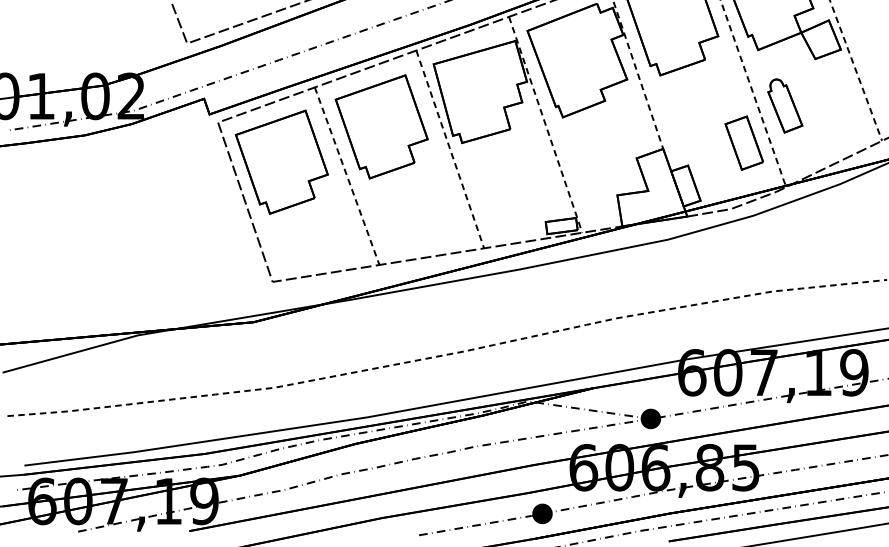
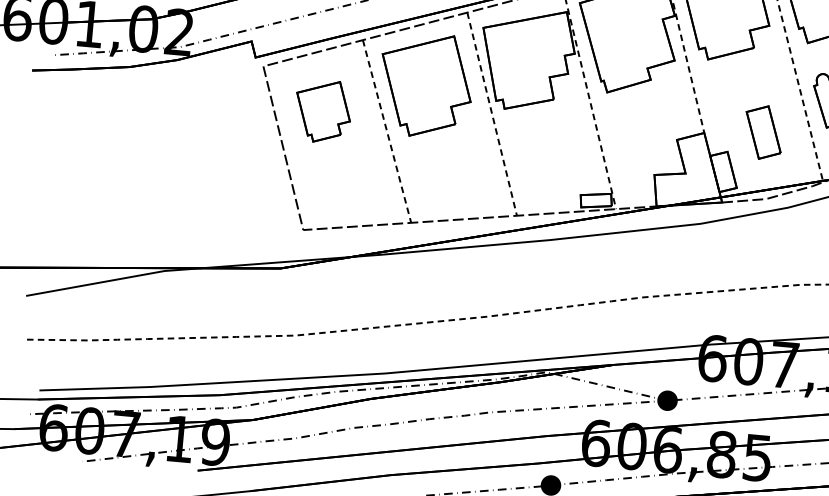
part: (743, 142) -> (762, 131), moved
part: (281, 161) -> (323, 110), size x0.6

